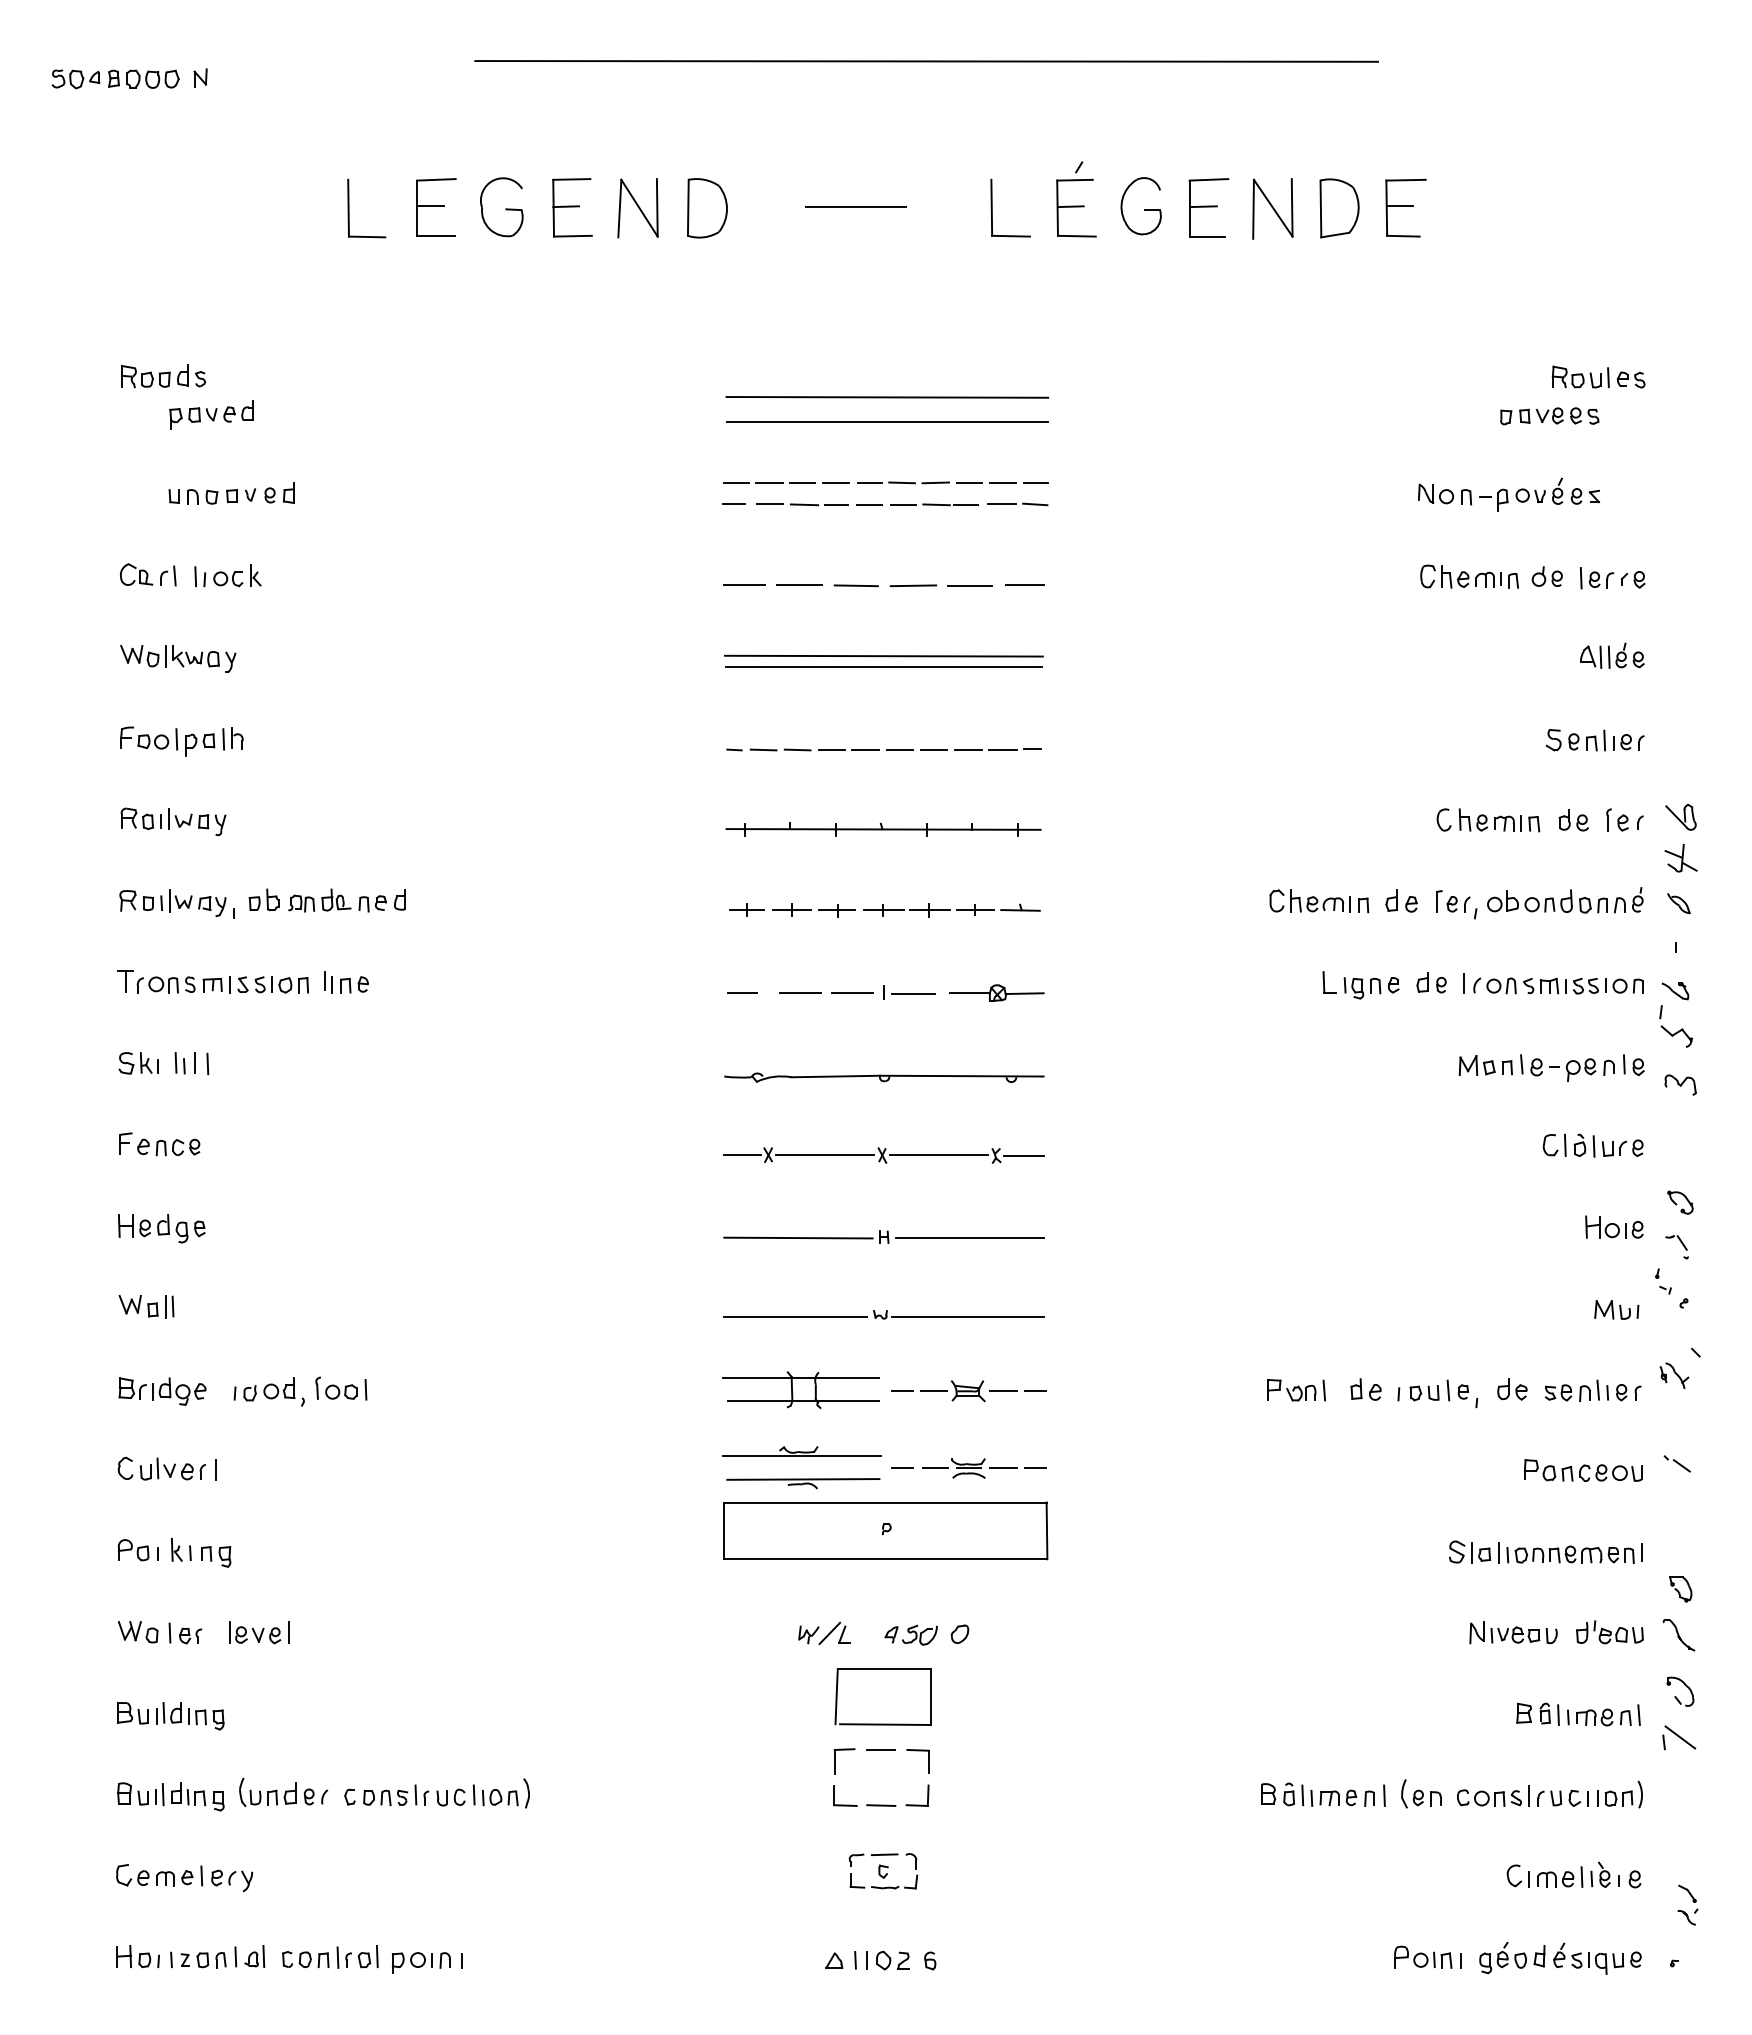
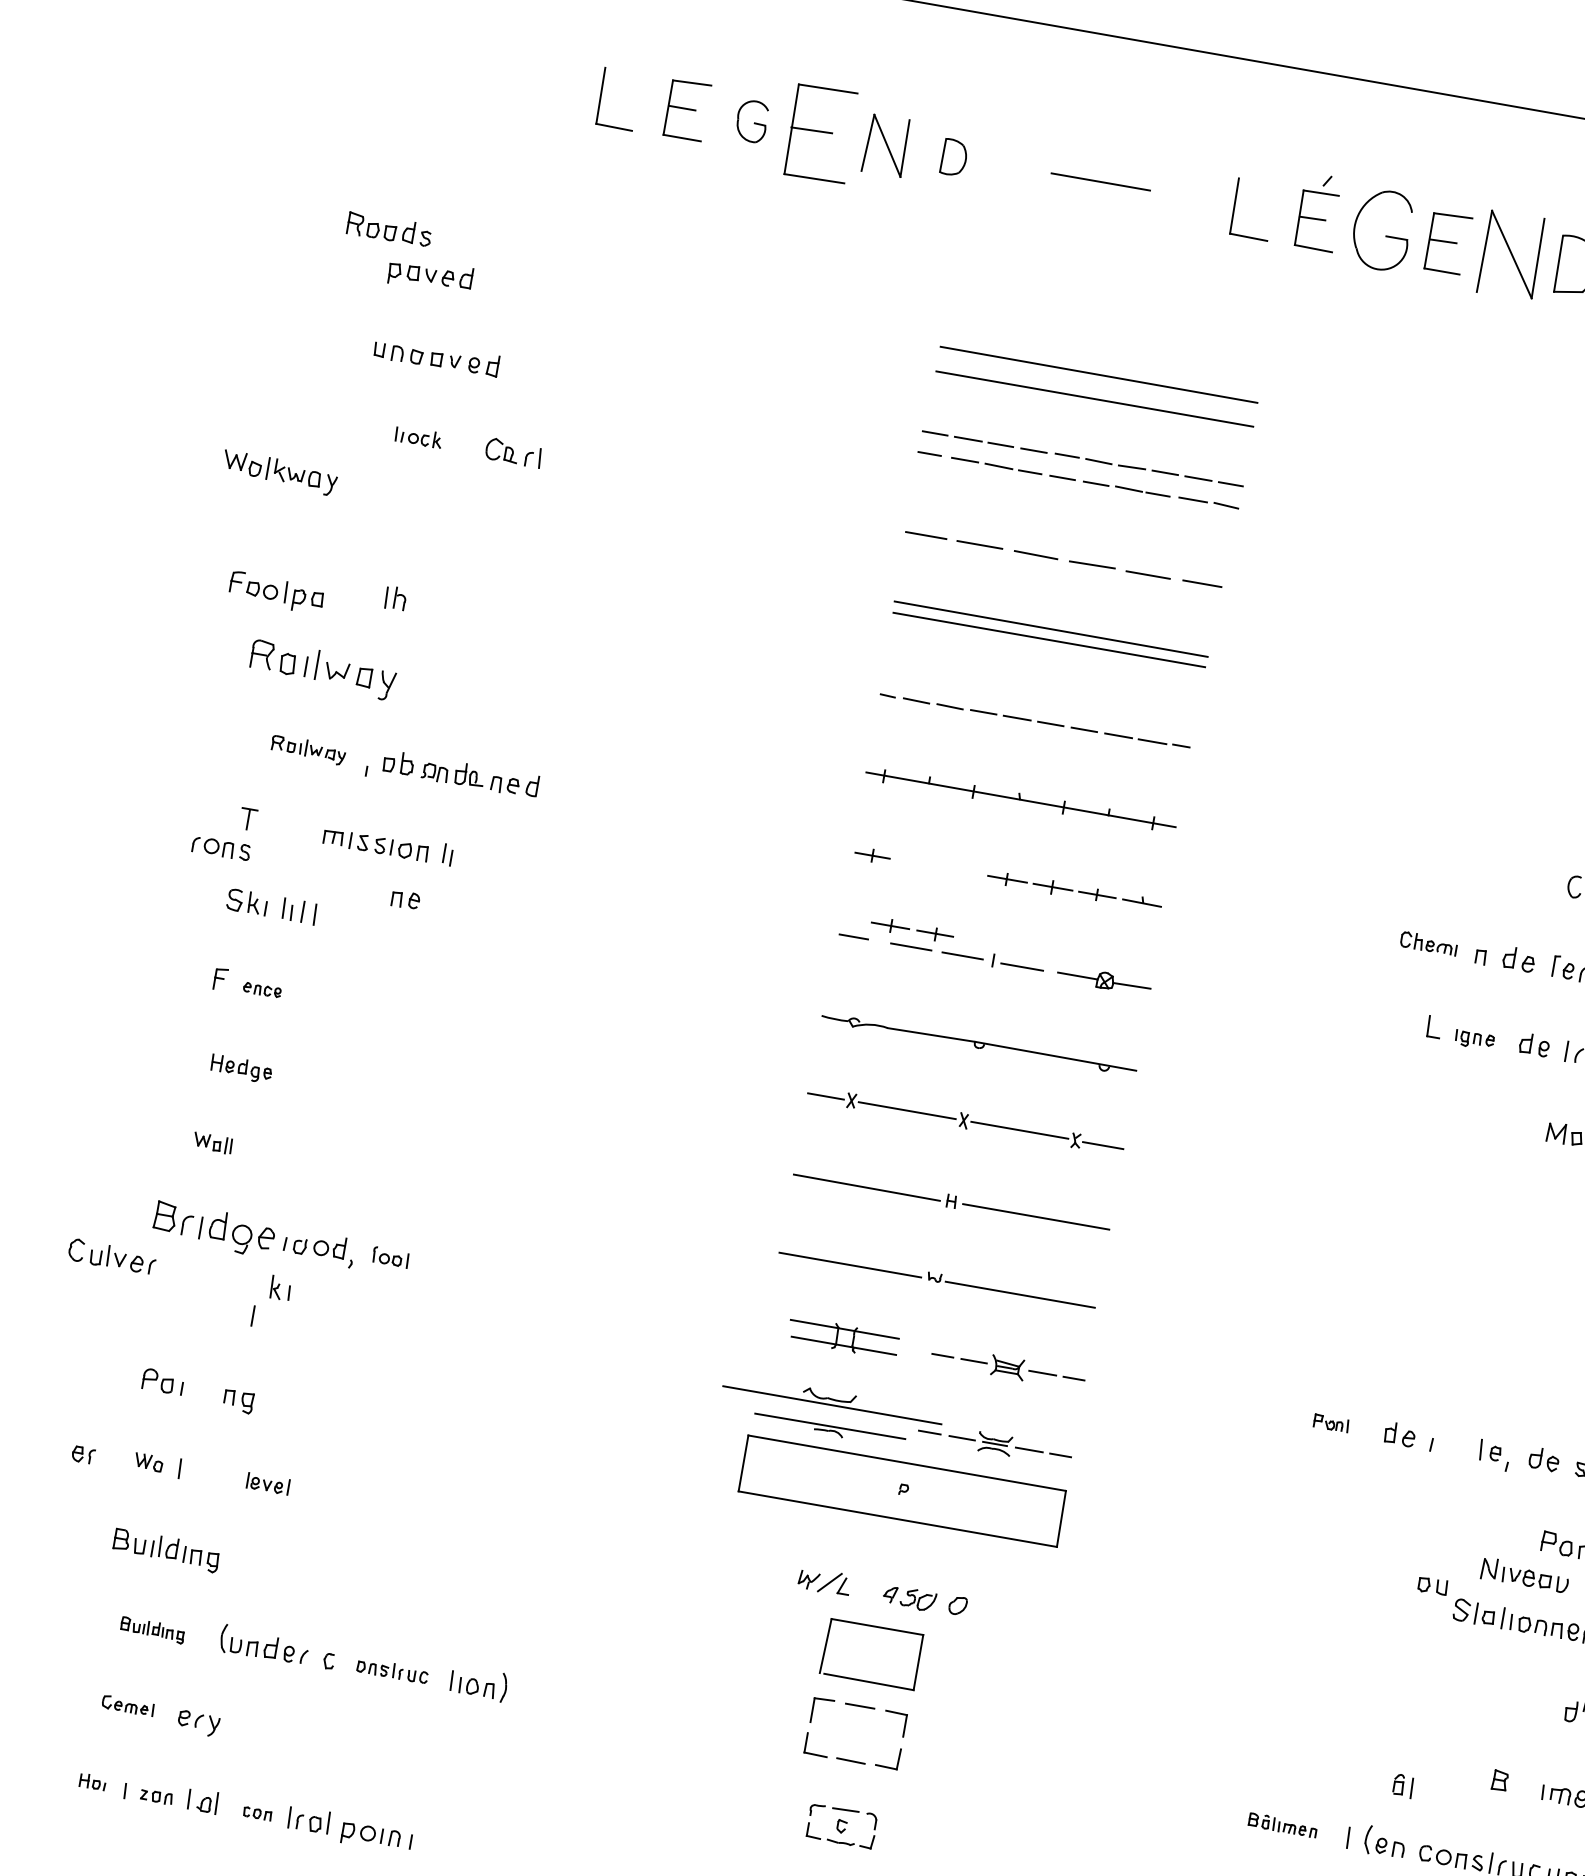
part: (1140, 206) -> (1381, 230), size x1.4
part: (501, 207) -> (751, 121), size x0.7
part: (572, 207) -> (821, 133), size x1.6
part: (707, 208) -> (954, 157), size x0.6
part: (1272, 208) -> (1510, 254), size x1.4
part: (148, 574) -> (514, 452), moved
part: (227, 575) -> (418, 436), size x0.7
part: (178, 658) -> (280, 472), moved
part: (167, 741) -> (276, 592), moved
part: (173, 821) -> (322, 669), size x1.4
part: (1309, 900) -> (1428, 943), size x0.7
part: (172, 902) -> (307, 749), size x0.7
part: (813, 910) -> (911, 930), moved
part: (165, 984) -> (220, 848), moved
part: (354, 984) -> (405, 899), moved
part: (1371, 988) -> (1474, 1040), size x0.7
part: (168, 1147) -> (261, 990), size x0.6
part: (161, 1228) -> (241, 1068), size x0.7
part: (146, 1306) -> (212, 1143), size x0.7
part: (341, 1388) -> (390, 1257), size x0.7
part: (800, 1389) -> (842, 1337), size x0.7
part: (1296, 1390) -> (1331, 1423), size x0.6
part: (162, 1391) -> (214, 1229), size x1.4
part: (1424, 1393) -> (1432, 1586), moved
part: (801, 1451) -> (833, 1398), size x1.4
part: (161, 1468) -> (111, 1256), moved
part: (181, 1549) -> (281, 1287), moved
part: (138, 1632) -> (148, 1462), size x0.7
part: (259, 1632) -> (268, 1483), size x0.7
part: (1513, 1632) -> (1525, 1575), moved
part: (190, 1635) -> (83, 1454), moved
part: (1549, 1713) -> (1403, 1785), moved
part: (1317, 1794) -> (1282, 1825), size x0.6
part: (414, 1795) -> (392, 1670), size x0.7
part: (170, 1796) -> (152, 1629), size x0.6
part: (159, 1875) -> (127, 1705), size x0.6
part: (137, 1956) -> (92, 1781), size x0.6
part: (305, 1959) -> (257, 1813), size x0.6
part: (203, 1960) -> (156, 1797), size x0.7

